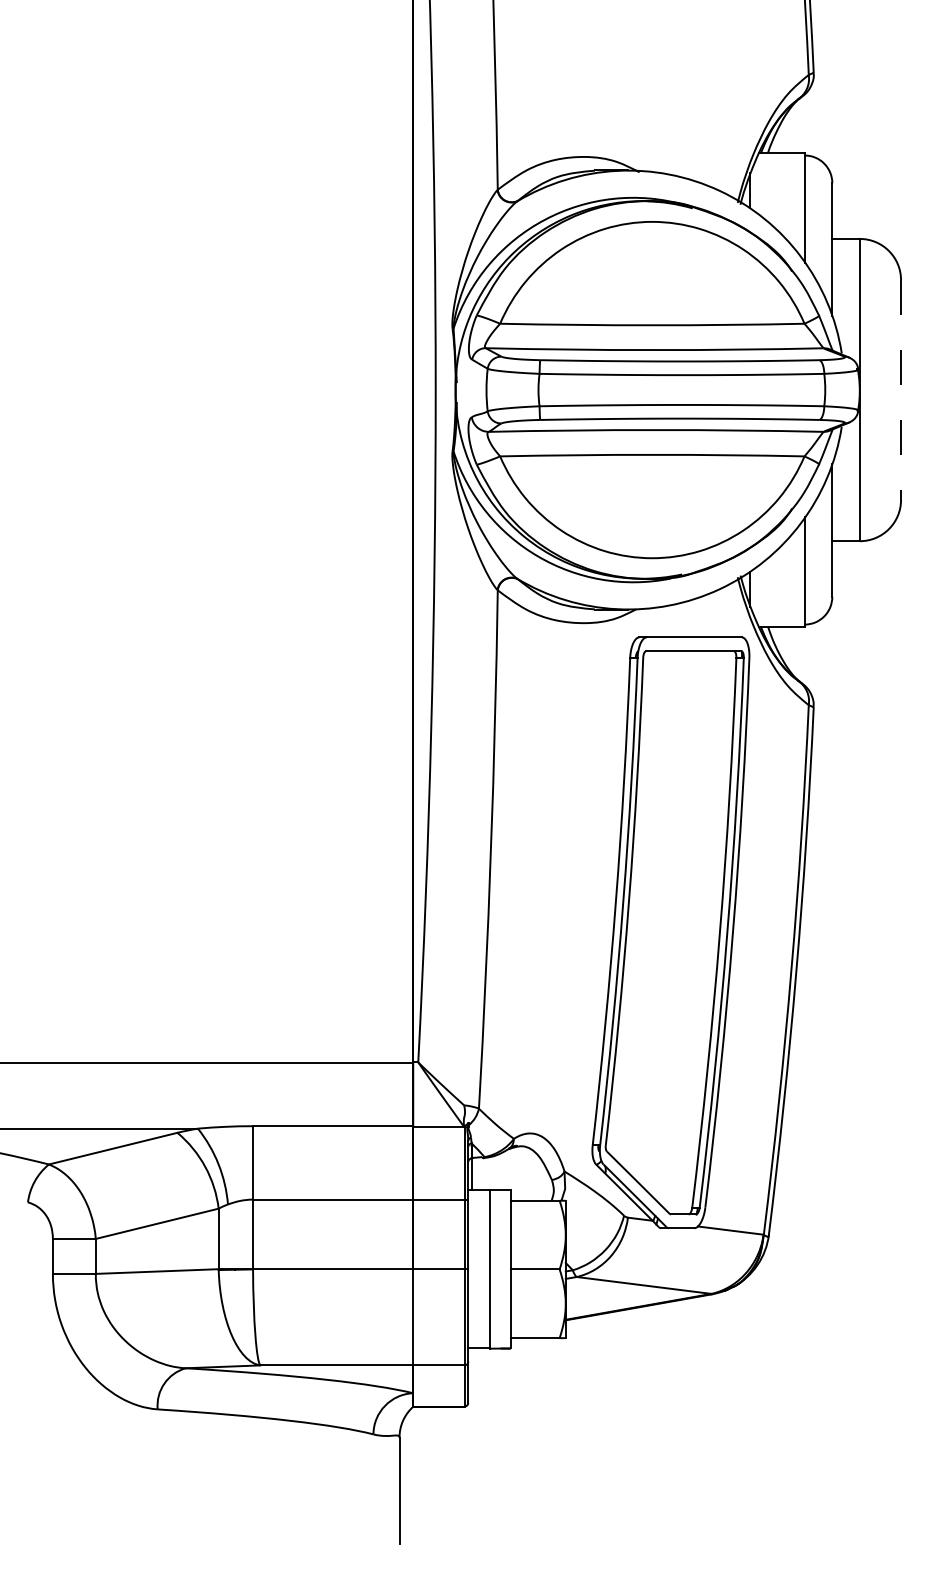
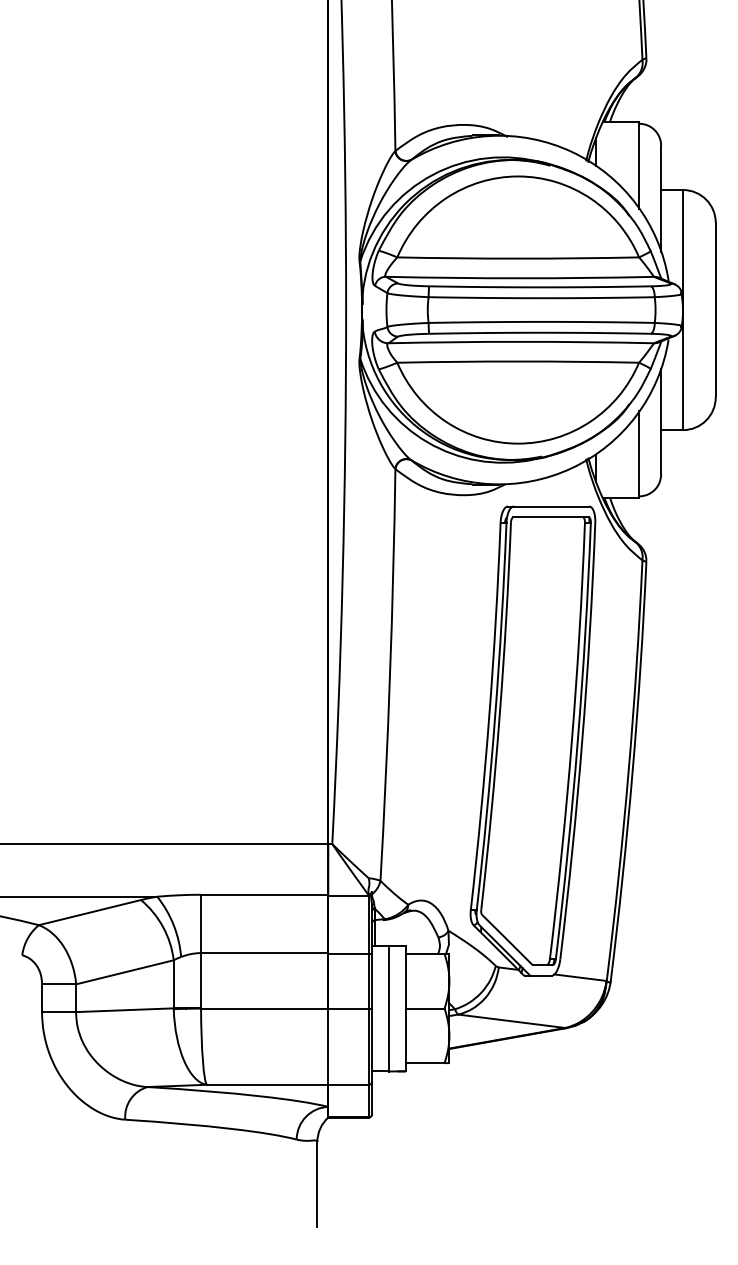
line: (901, 390) -> (716, 310), dashed -> solid

